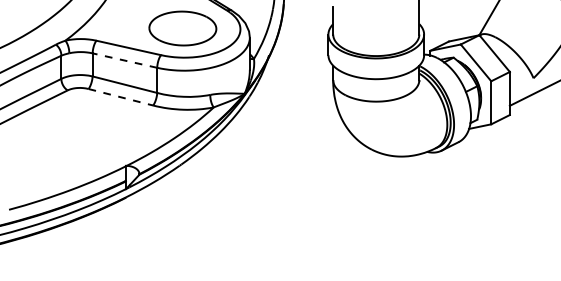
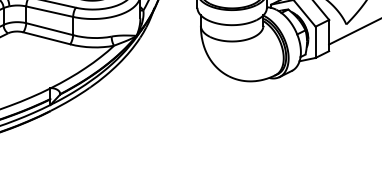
line: (124, 60) -> (49, 11), dashed -> solid
line: (121, 97) -> (47, 38), dashed -> solid

